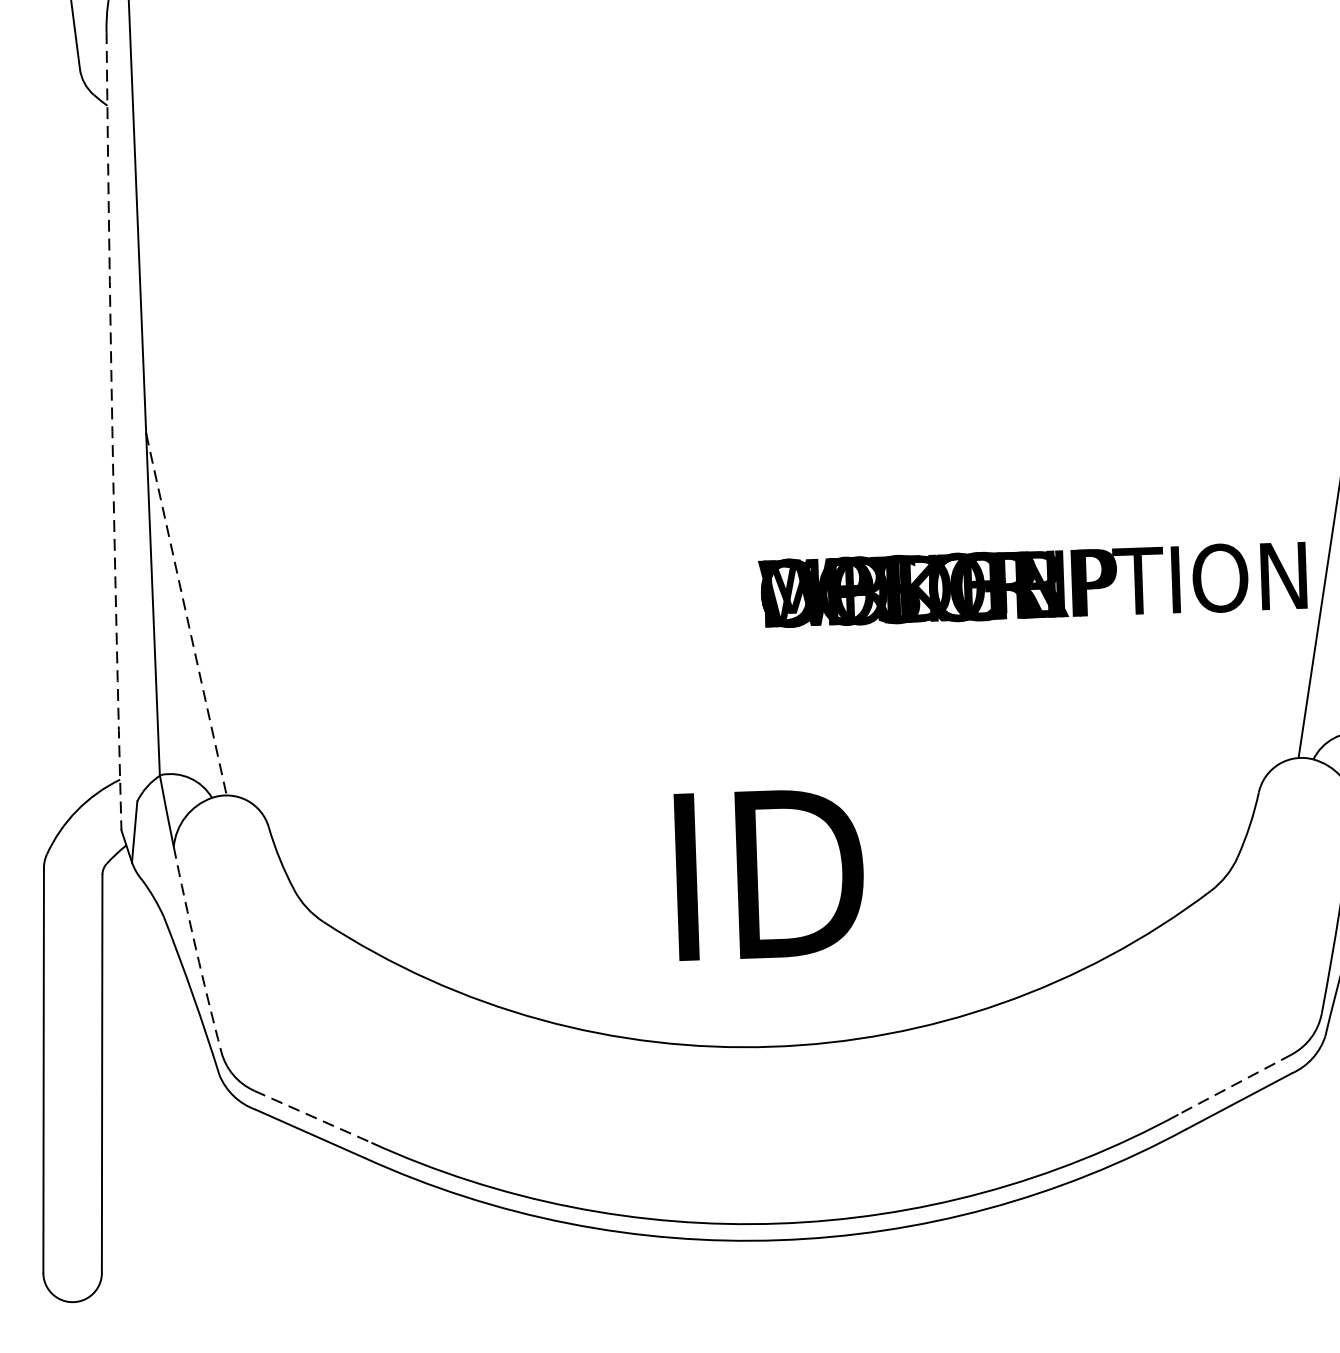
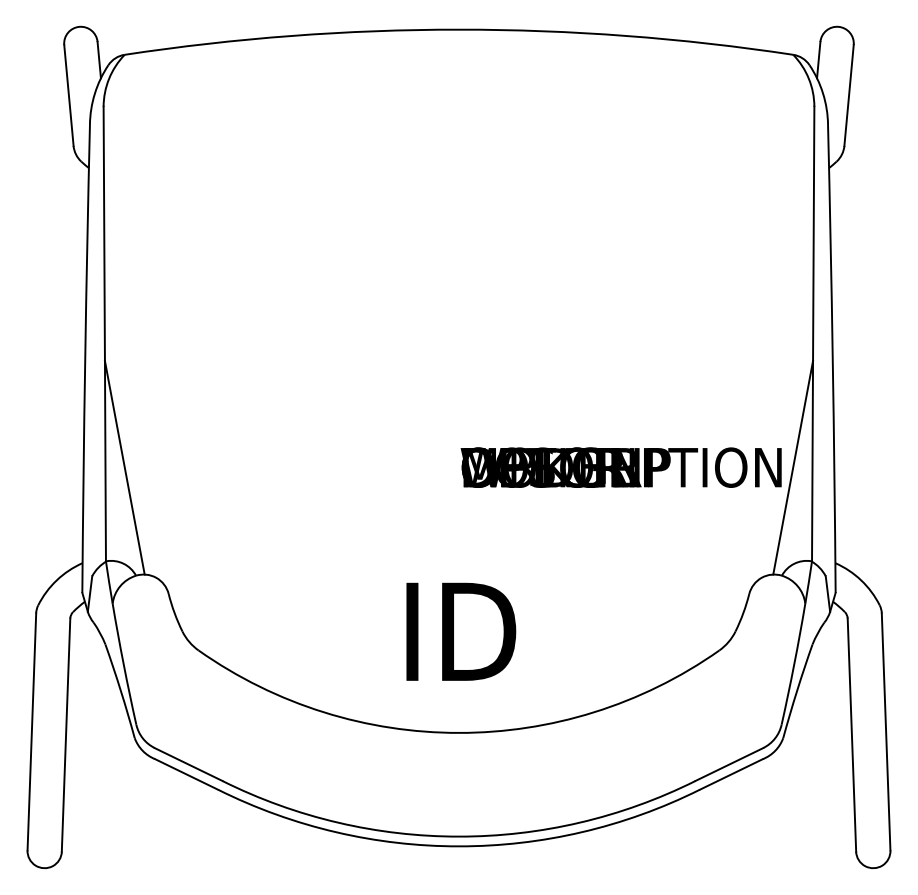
arc: (112, 430) -> (85, 358), dashed -> solid
line: (185, 614) -> (124, 467), dashed -> solid
arc: (195, 950) -> (123, 664), dashed -> solid
line: (1235, 1084) -> (729, 764), dashed -> solid
line: (312, 1116) -> (188, 764), dashed -> solid

